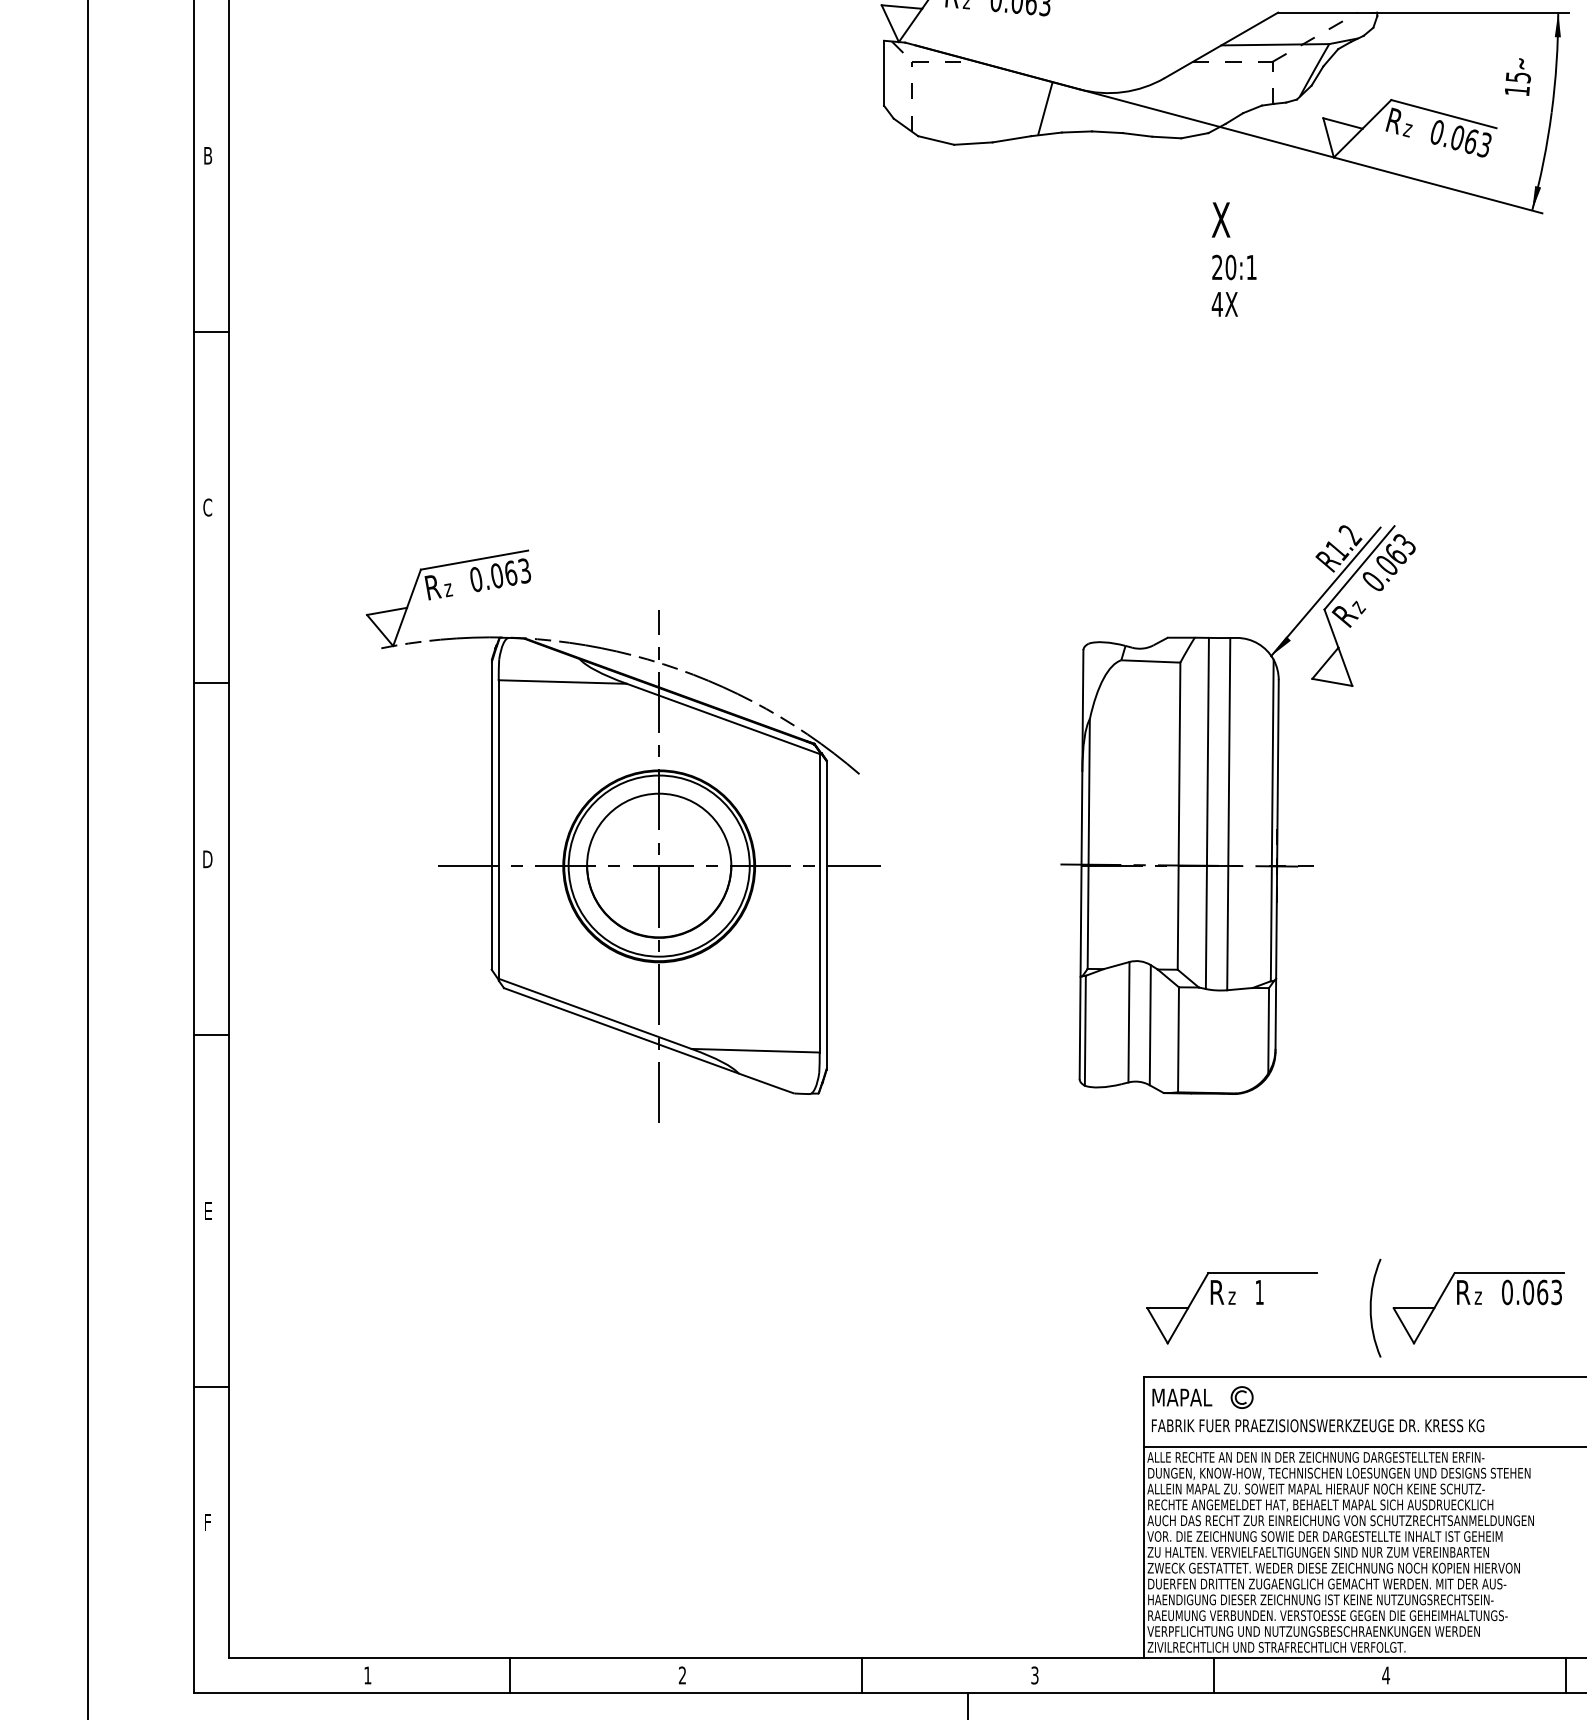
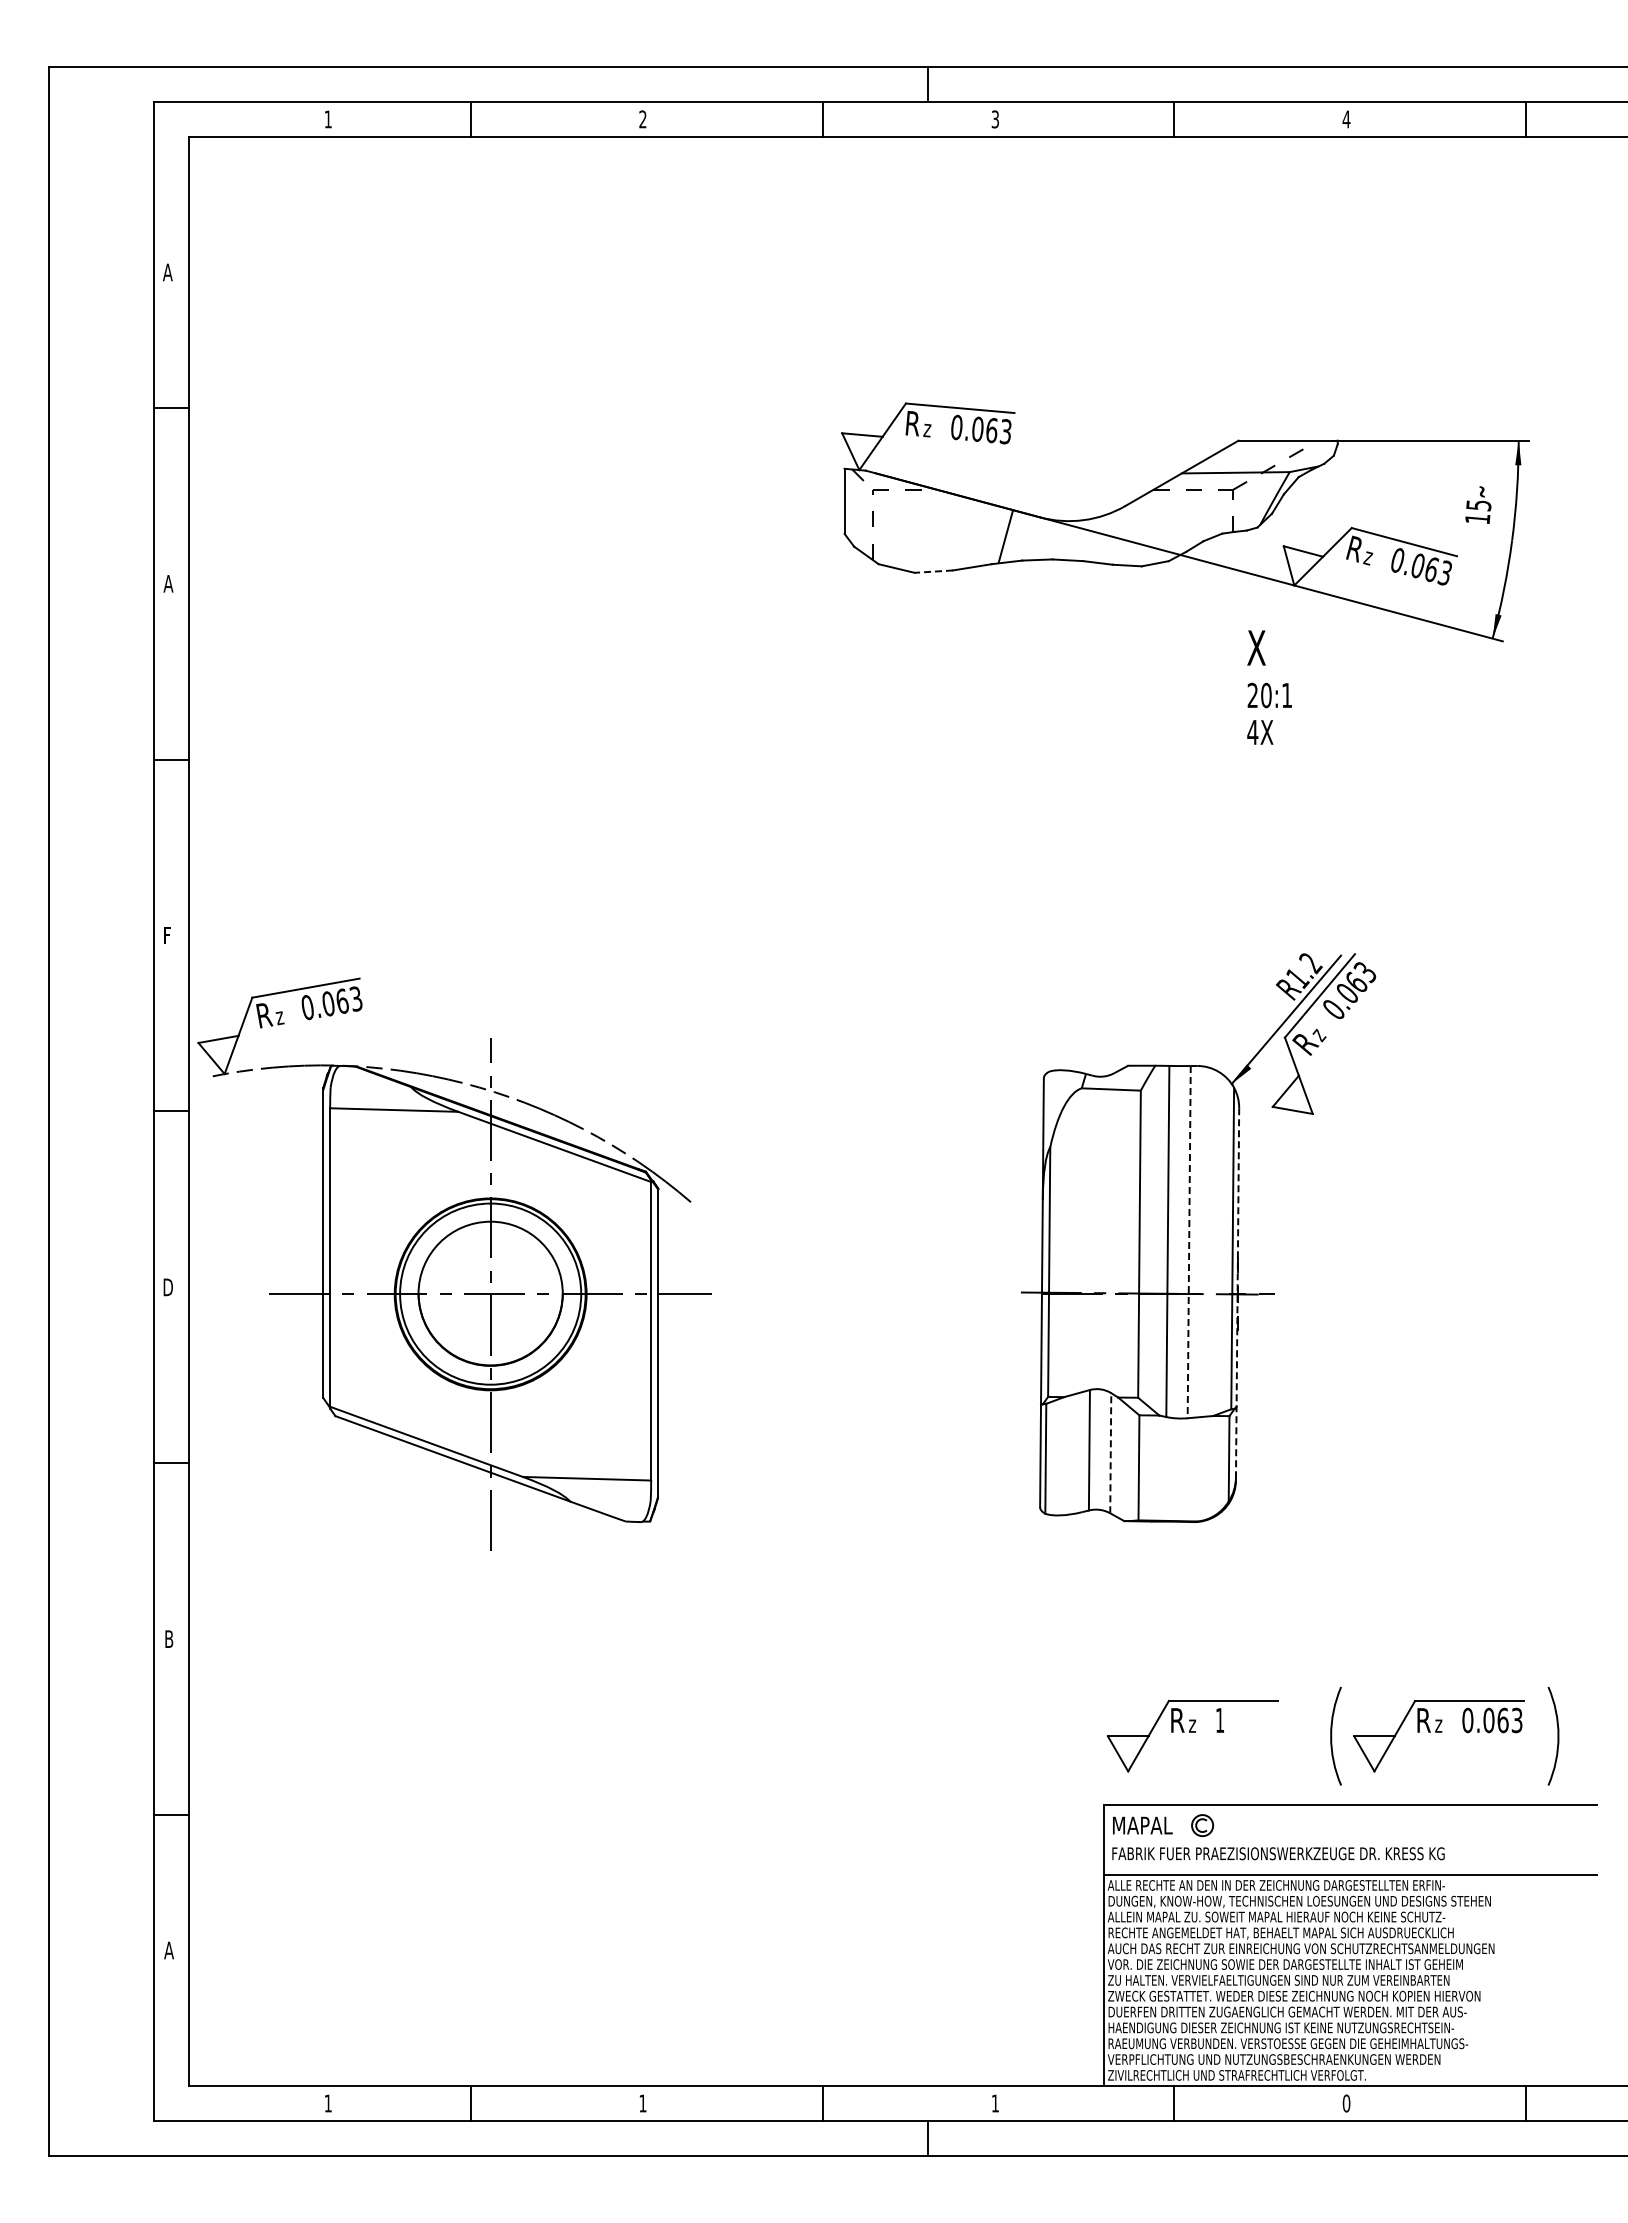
line: (973, 143) -> (933, 571), solid -> dashed
text: (208, 155) -> (168, 583), B -> A
text: (1234, 259) -> (1269, 687), moved
text: (207, 507) -> (167, 935), C -> F
line: (1229, 814) -> (1189, 1242), solid -> dashed
part: (623, 835) -> (454, 1263), moved
line: (1277, 866) -> (1237, 1294), solid -> dashed
line: (1150, 1024) -> (1110, 1452), solid -> dashed
text: (209, 1210) -> (169, 1638), E -> B
text: (208, 1522) -> (168, 1950), F -> A
text: (682, 1675) -> (642, 2103), 2 -> 1
text: (1034, 1675) -> (994, 2103), 3 -> 1
text: (1386, 1675) -> (1346, 2103), 4 -> 0

